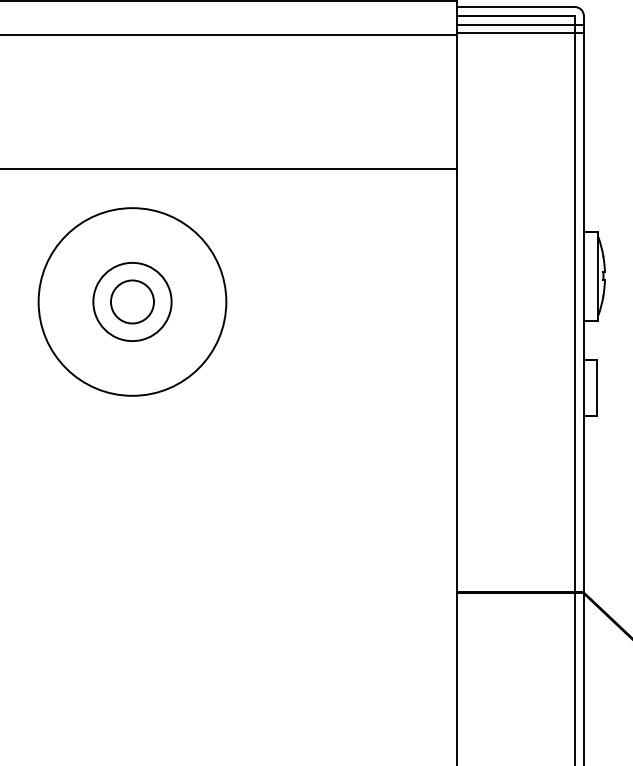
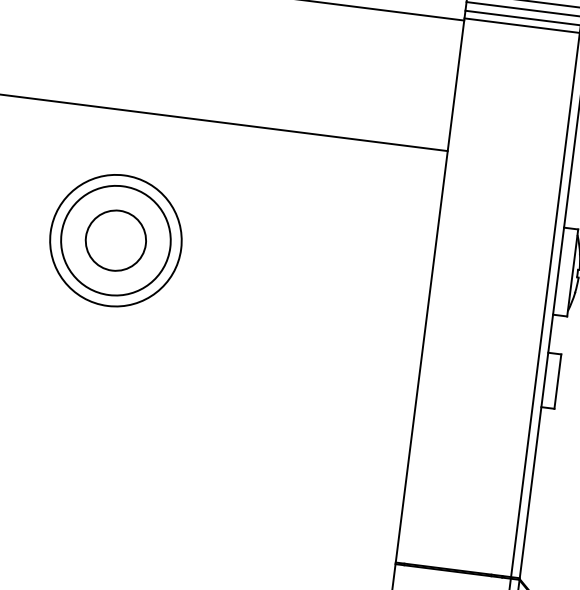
circle: (132, 301) -> (116, 240), size x0.71
circle: (132, 301) -> (116, 240), size x1.43
circle: (132, 301) -> (116, 240), size x1.43

